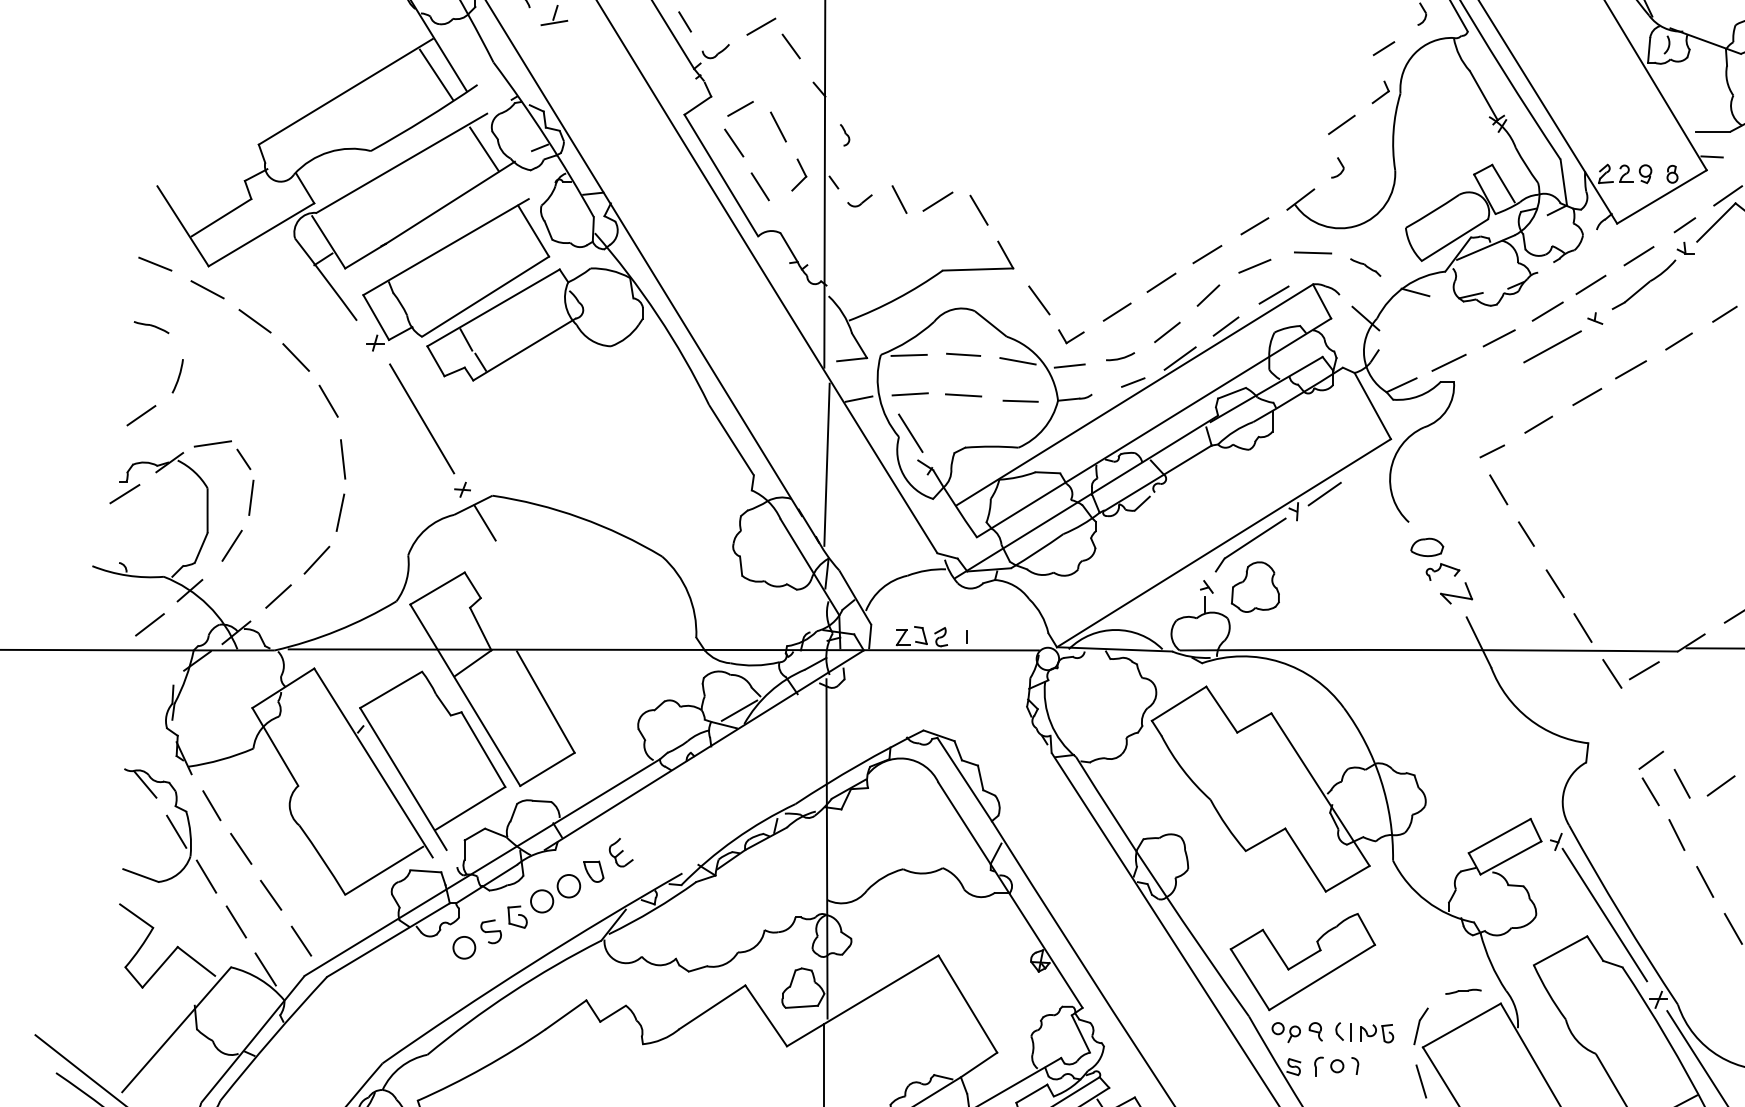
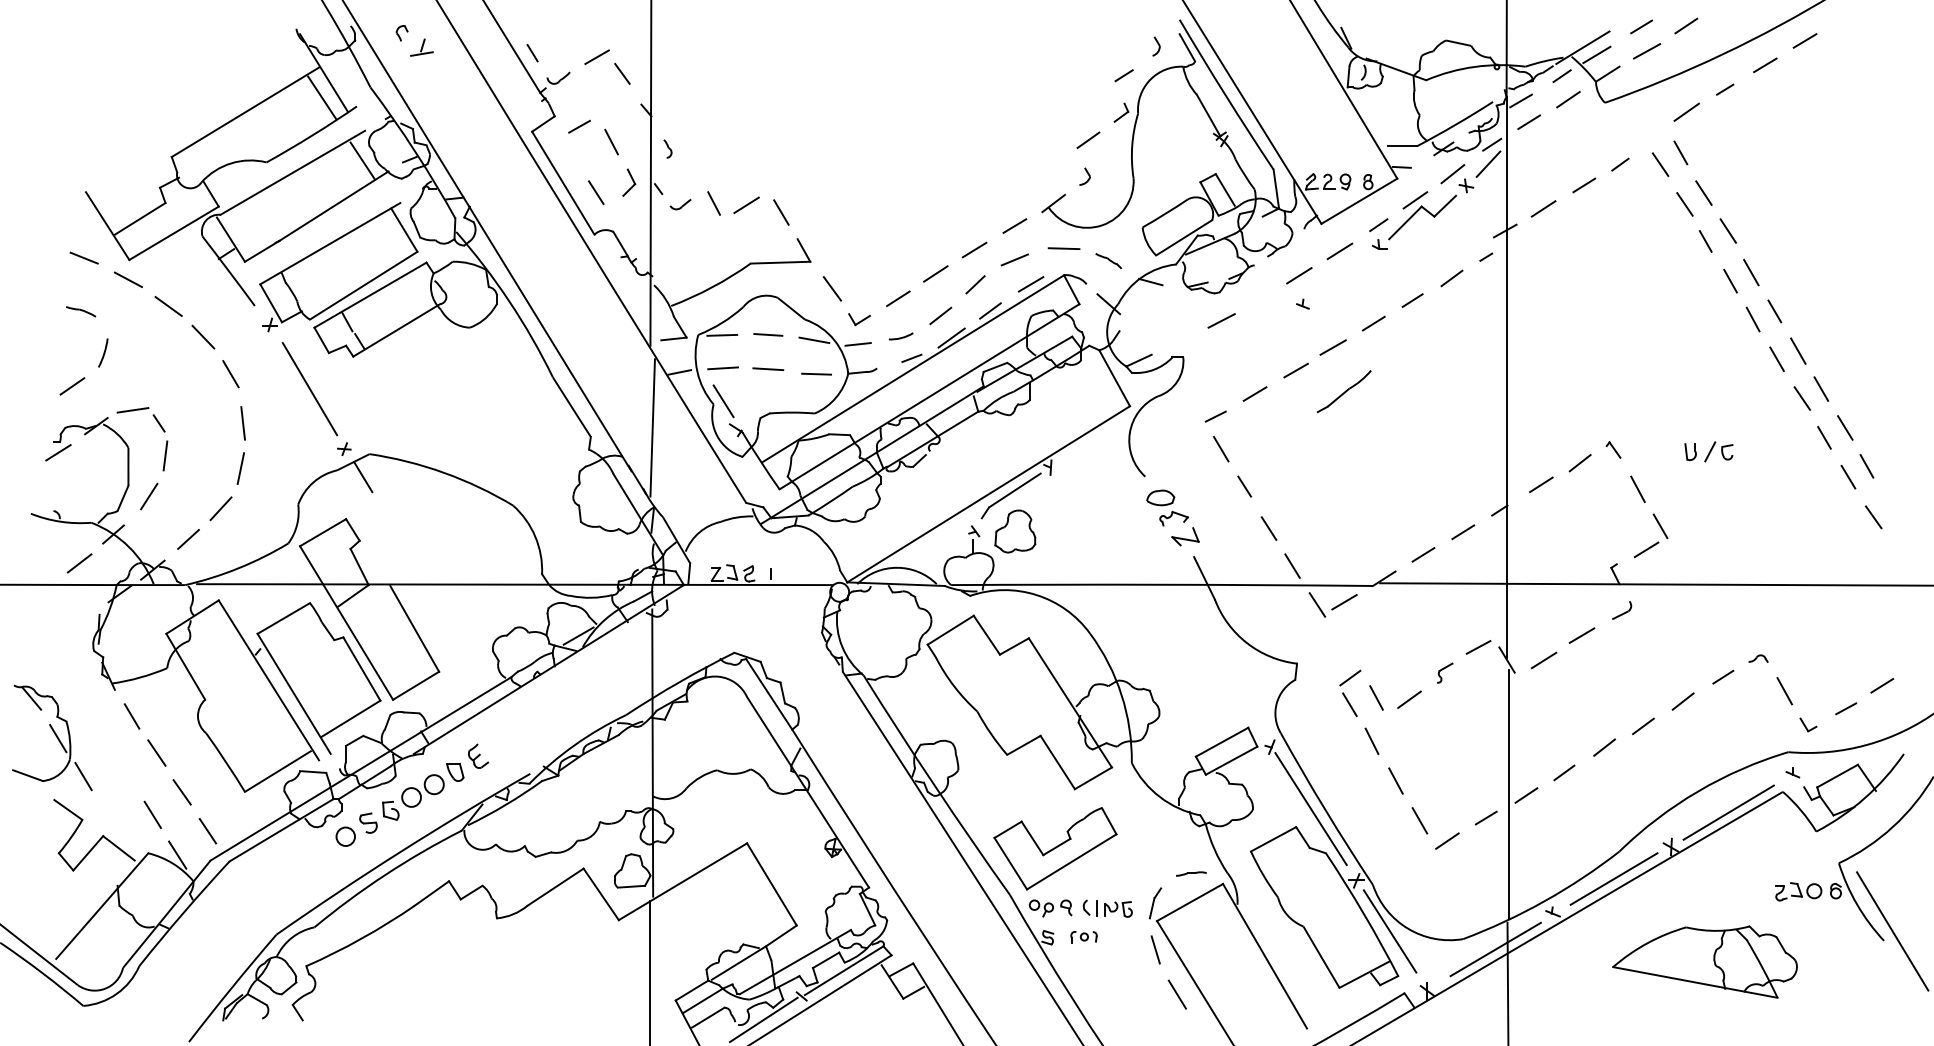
line: (733, 142) -> (573, 155), removed
part: (1643, 284) -> (1343, 391), moved
line: (1547, 311) -> (1262, 298), removed
line: (1552, 347) -> (1266, 328), removed
line: (1449, 362) -> (1179, 341), removed
line: (1324, 493) -> (1073, 452), removed
part: (169, 830) -> (52, 737), moved
part: (1335, 1065) -> (1083, 936), size x0.7

